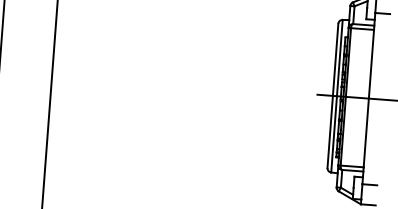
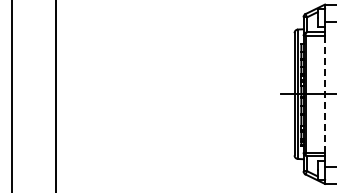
line: (369, 97) -> (325, 93), solid -> dashed

